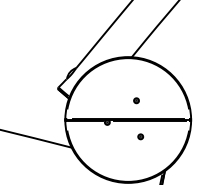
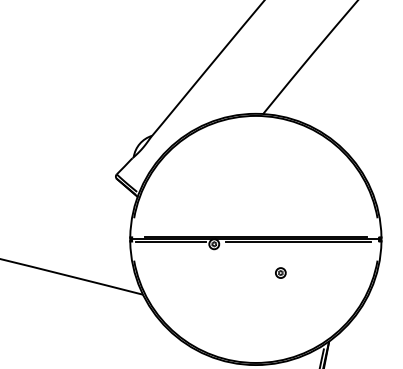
part: (136, 100) -> (272, 200), removed

